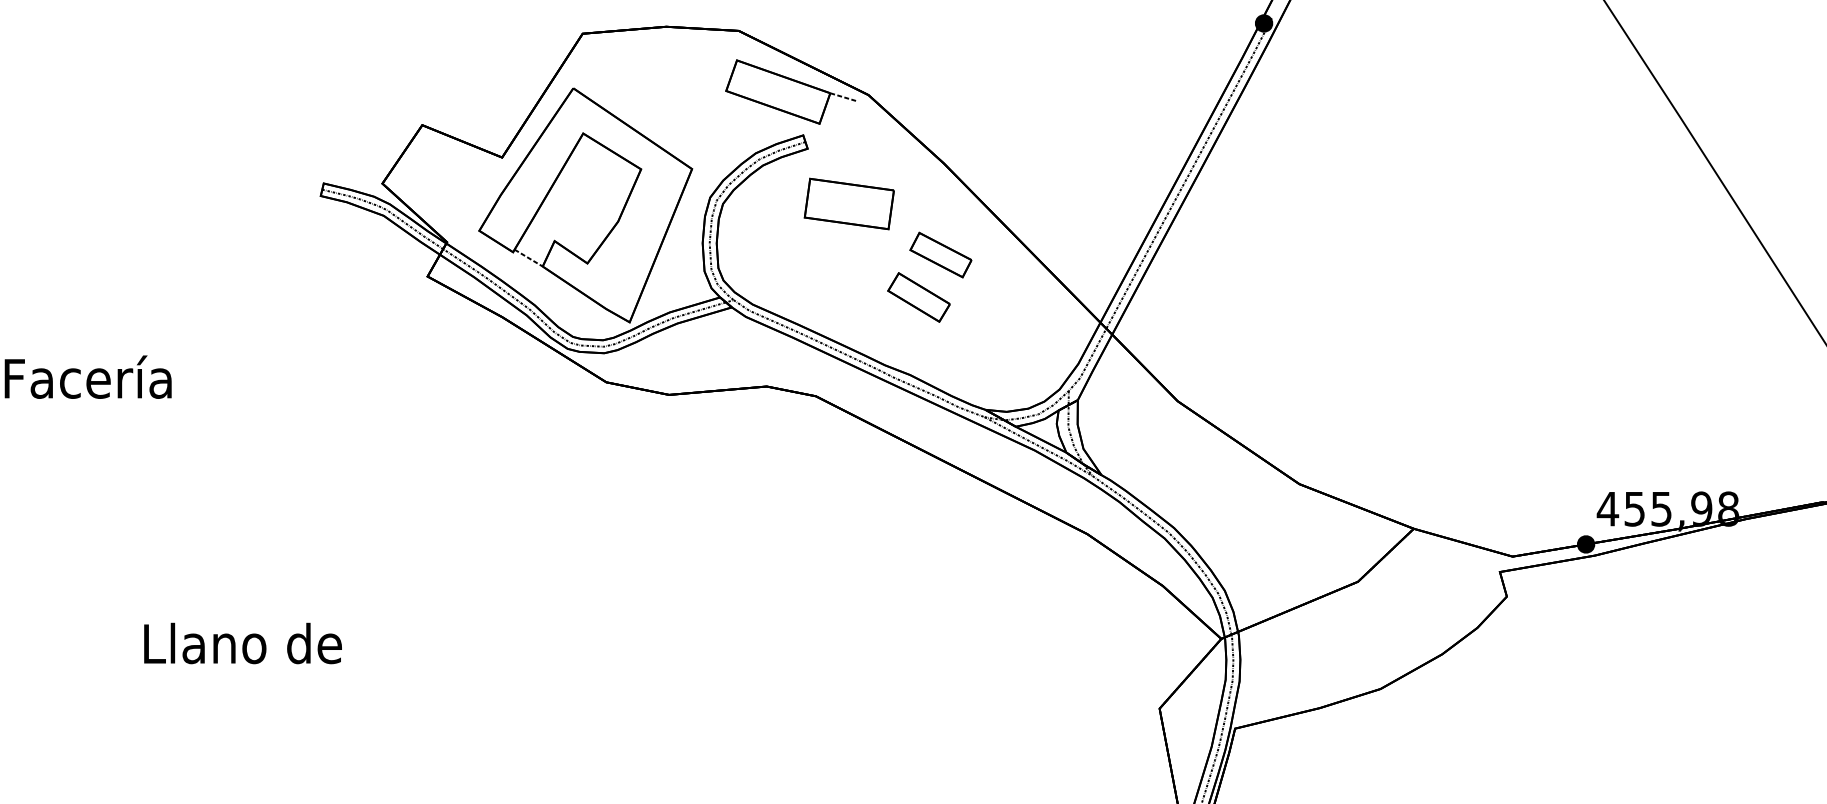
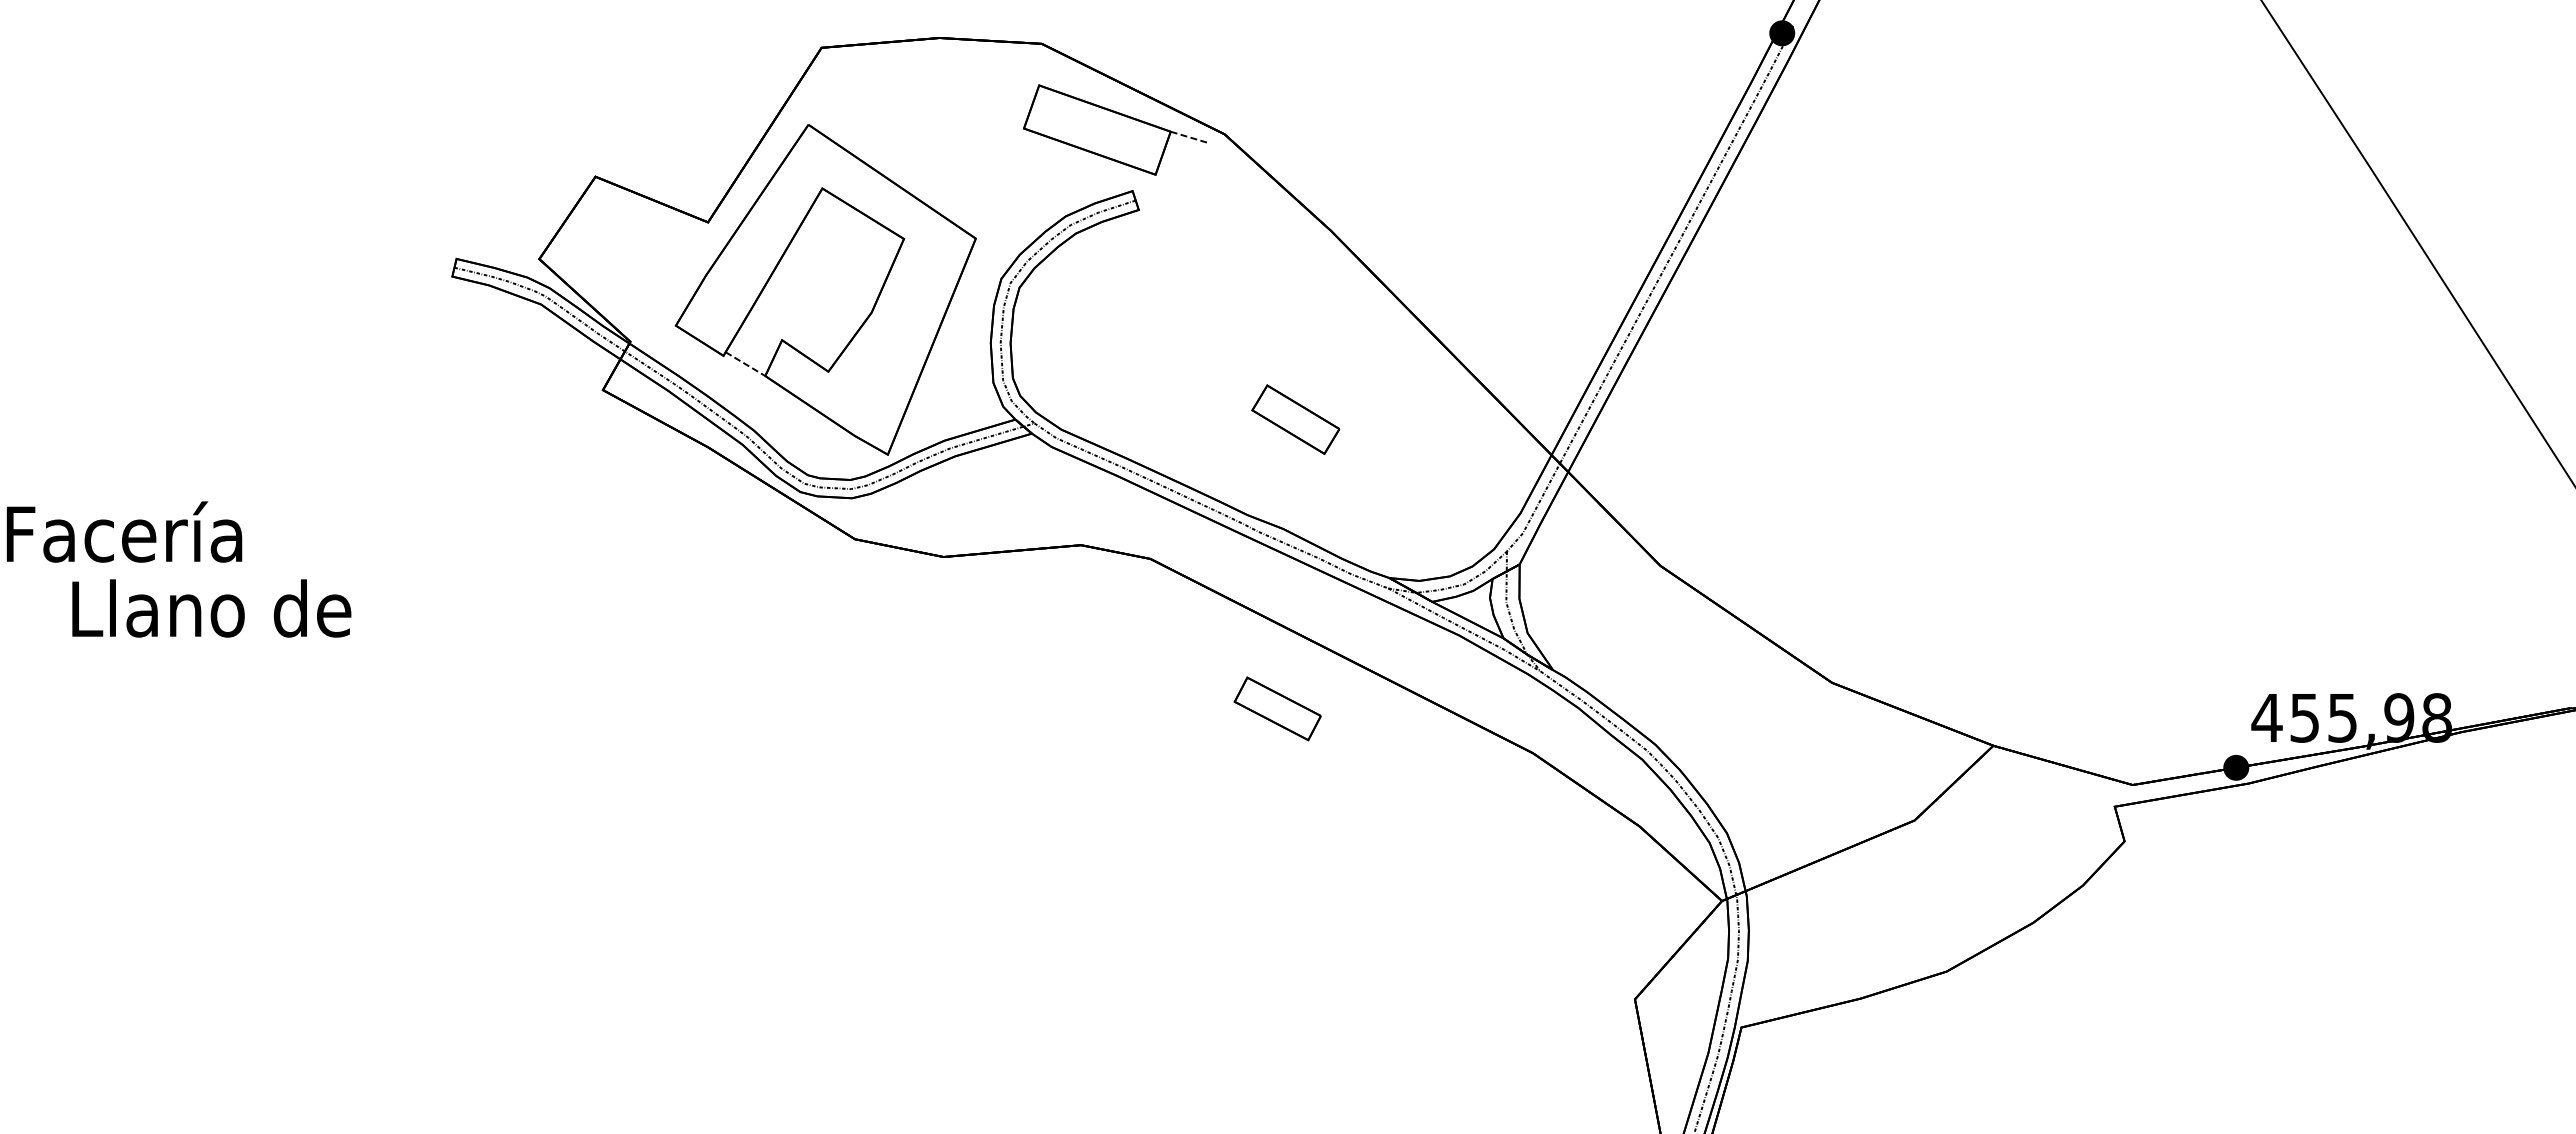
part: (849, 203) -> (1197, 287), removed
part: (940, 254) -> (1277, 708), moved
text: (242, 643) -> (211, 608), moved

